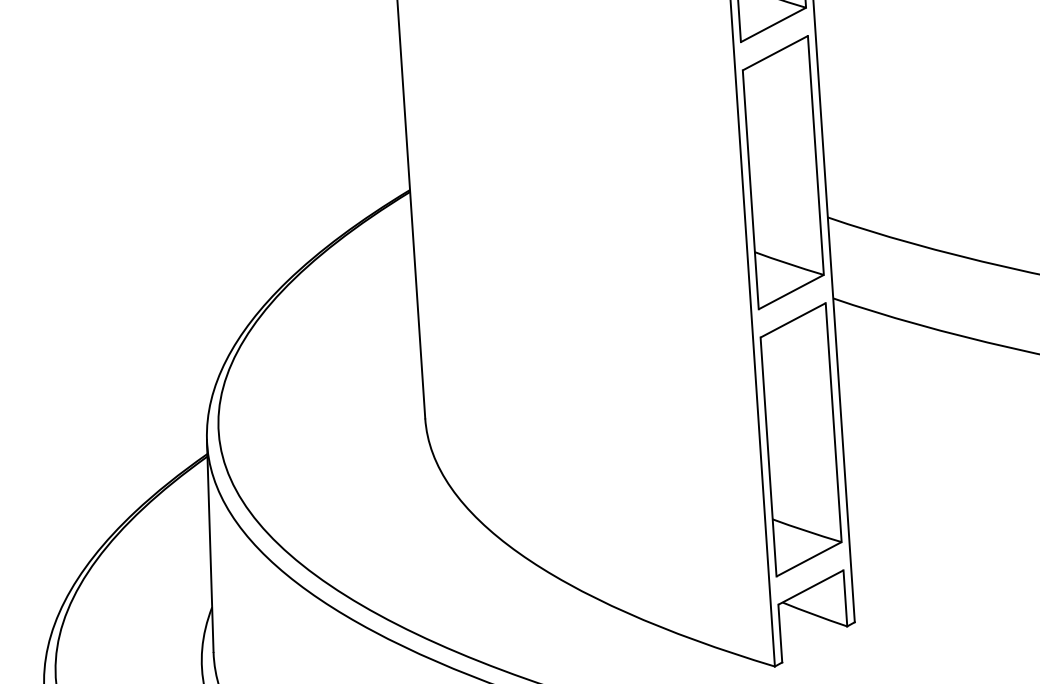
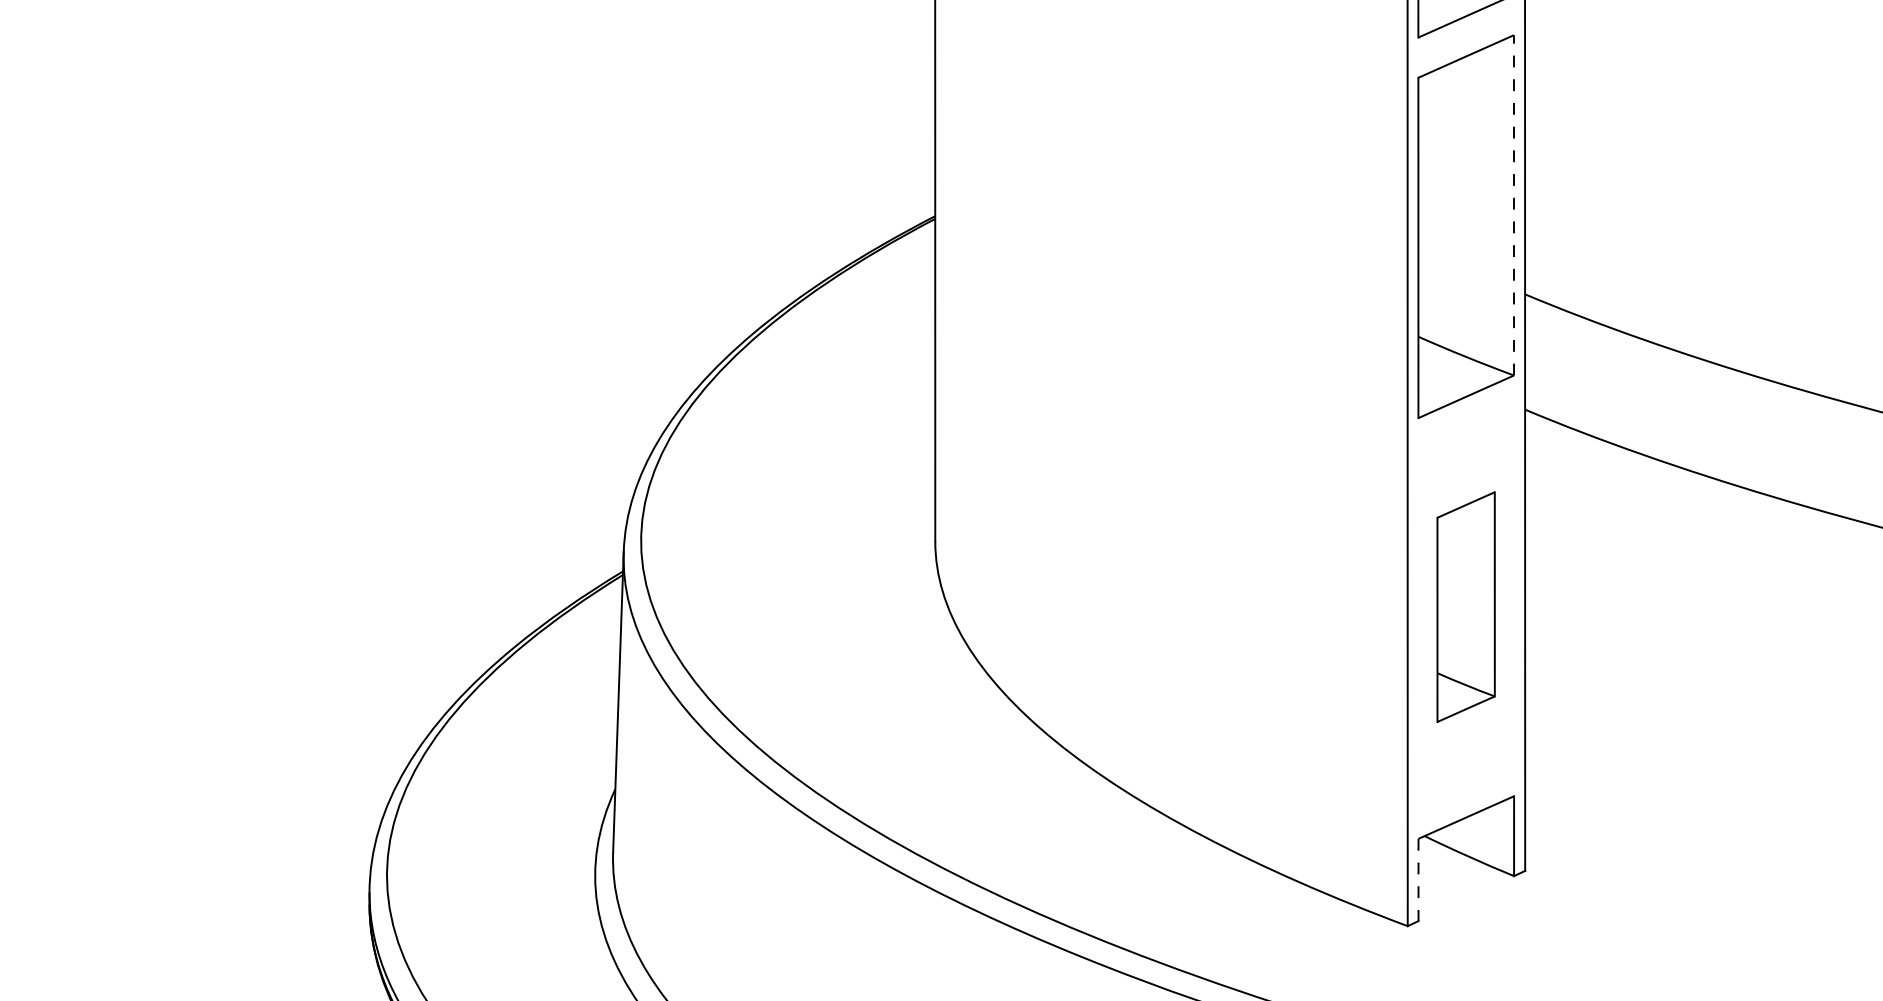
line: (815, 154) -> (1513, 204), solid -> dashed
part: (800, 439) -> (1465, 606), size x0.6
line: (780, 633) -> (1418, 880), solid -> dashed

